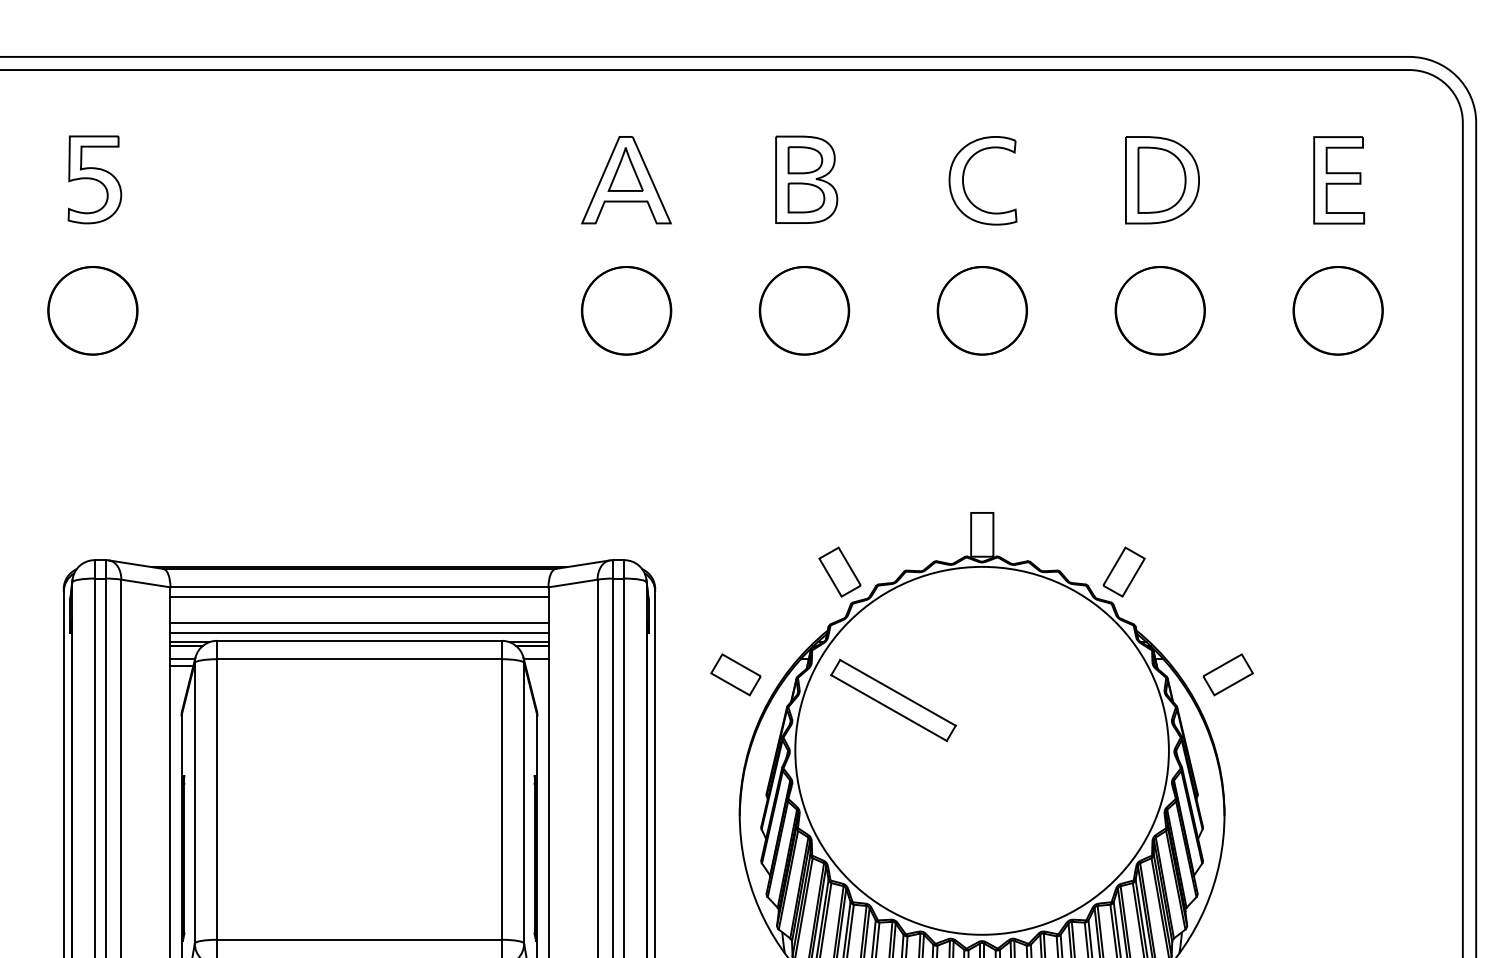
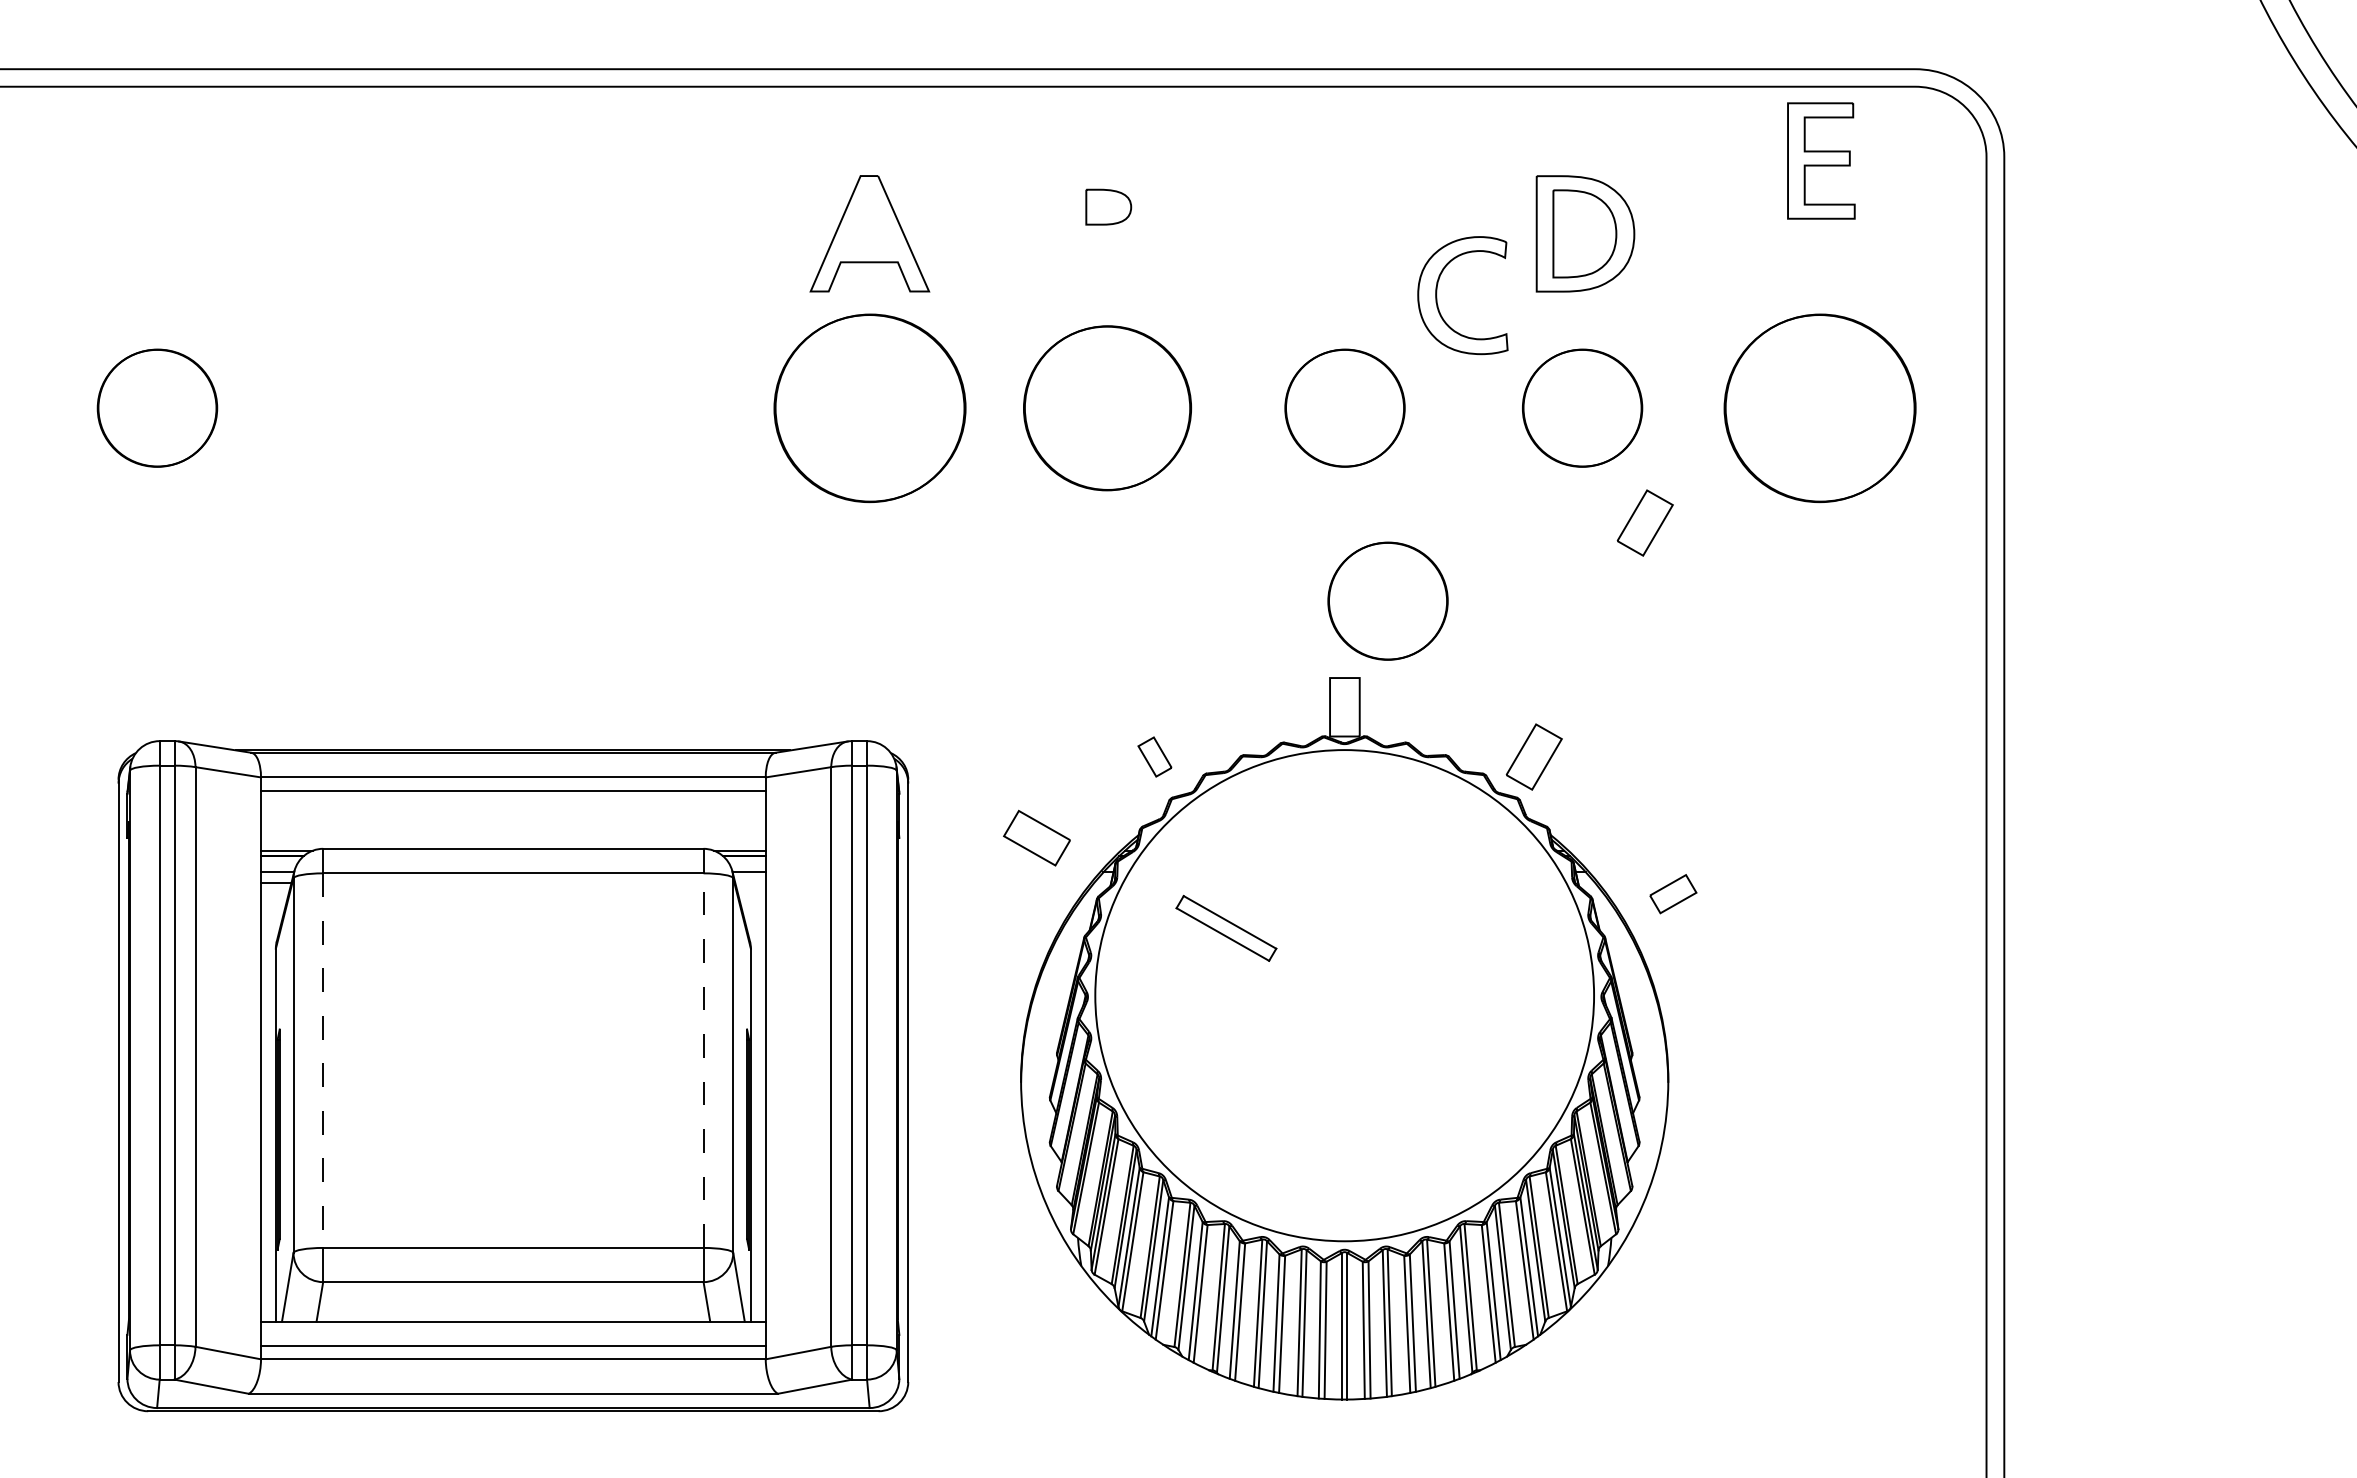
part: (625, 169) -> (868, 219), removed
part: (95, 179) -> (160, 233), removed
part: (806, 179) -> (1110, 232), removed
part: (1339, 179) -> (1821, 160), moved
part: (964, 180) -> (1437, 295), moved
part: (626, 310) -> (869, 407), size x1.6
part: (804, 310) -> (1107, 407), size x1.4
part: (1337, 310) -> (1819, 407), size x1.6
part: (1206, 396) -> (1644, 522), added
part: (1014, 454) -> (1387, 600), added
part: (839, 571) -> (1154, 756), size x0.6
line: (359, 623) -> (513, 825), removed
line: (359, 632) -> (513, 837), removed
part: (735, 674) -> (1036, 837), moved
part: (1228, 674) -> (1673, 893), size x0.7
part: (893, 700) -> (1226, 928), size x0.6
line: (501, 799) -> (703, 1060), solid -> dashed
line: (217, 800) -> (323, 1061), solid -> dashed

